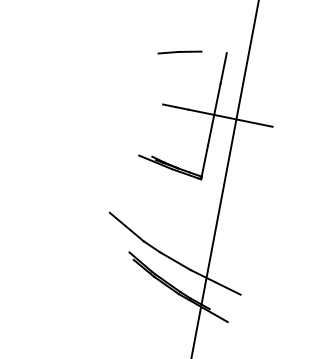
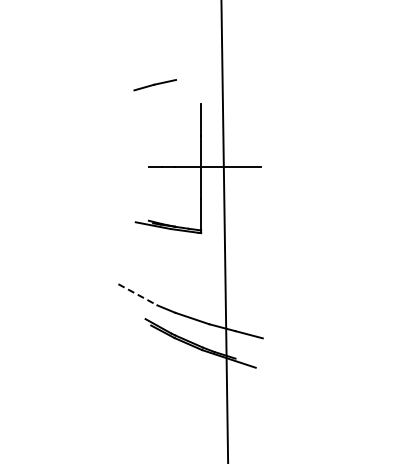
line: (179, 52) -> (154, 85), moved
line: (127, 227) -> (138, 295), solid -> dashed

